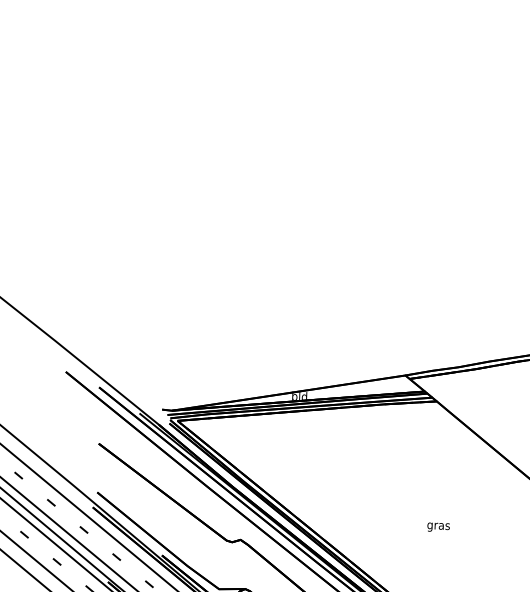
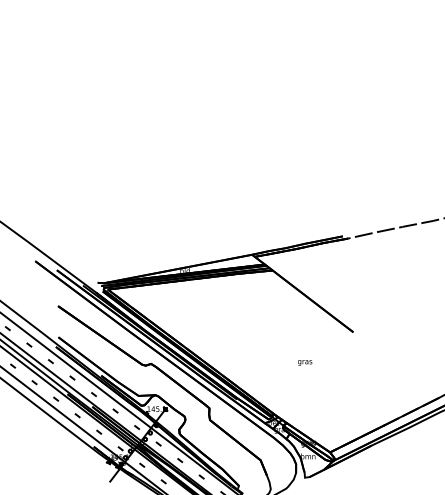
text: (439, 526) -> (305, 362), moved

